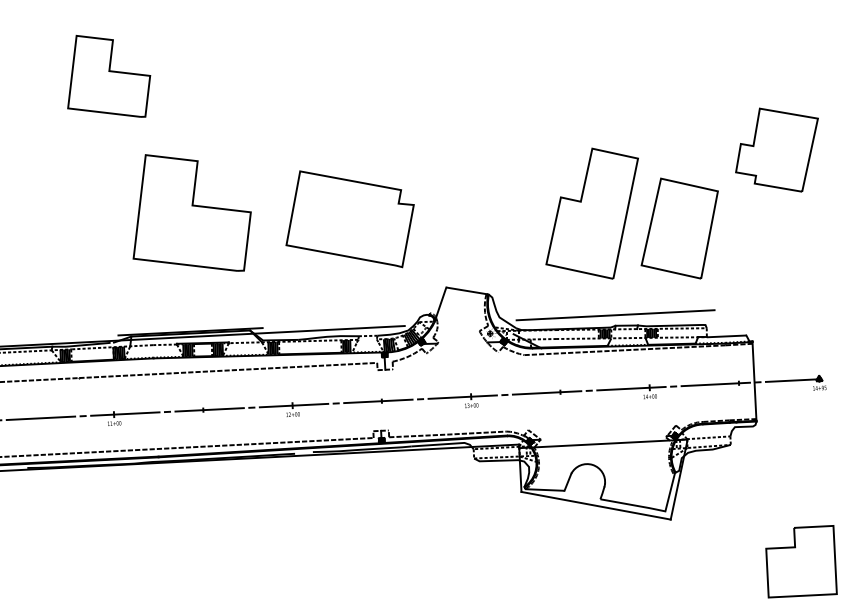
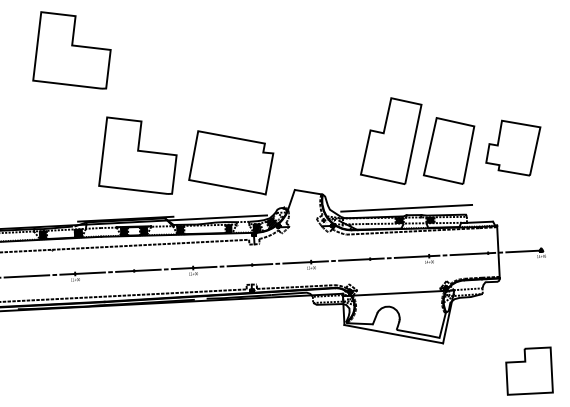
part: (108, 76) -> (71, 50), size x1.43
part: (777, 149) -> (513, 147), moved
part: (191, 212) -> (137, 155), moved
part: (350, 218) -> (231, 162), moved

